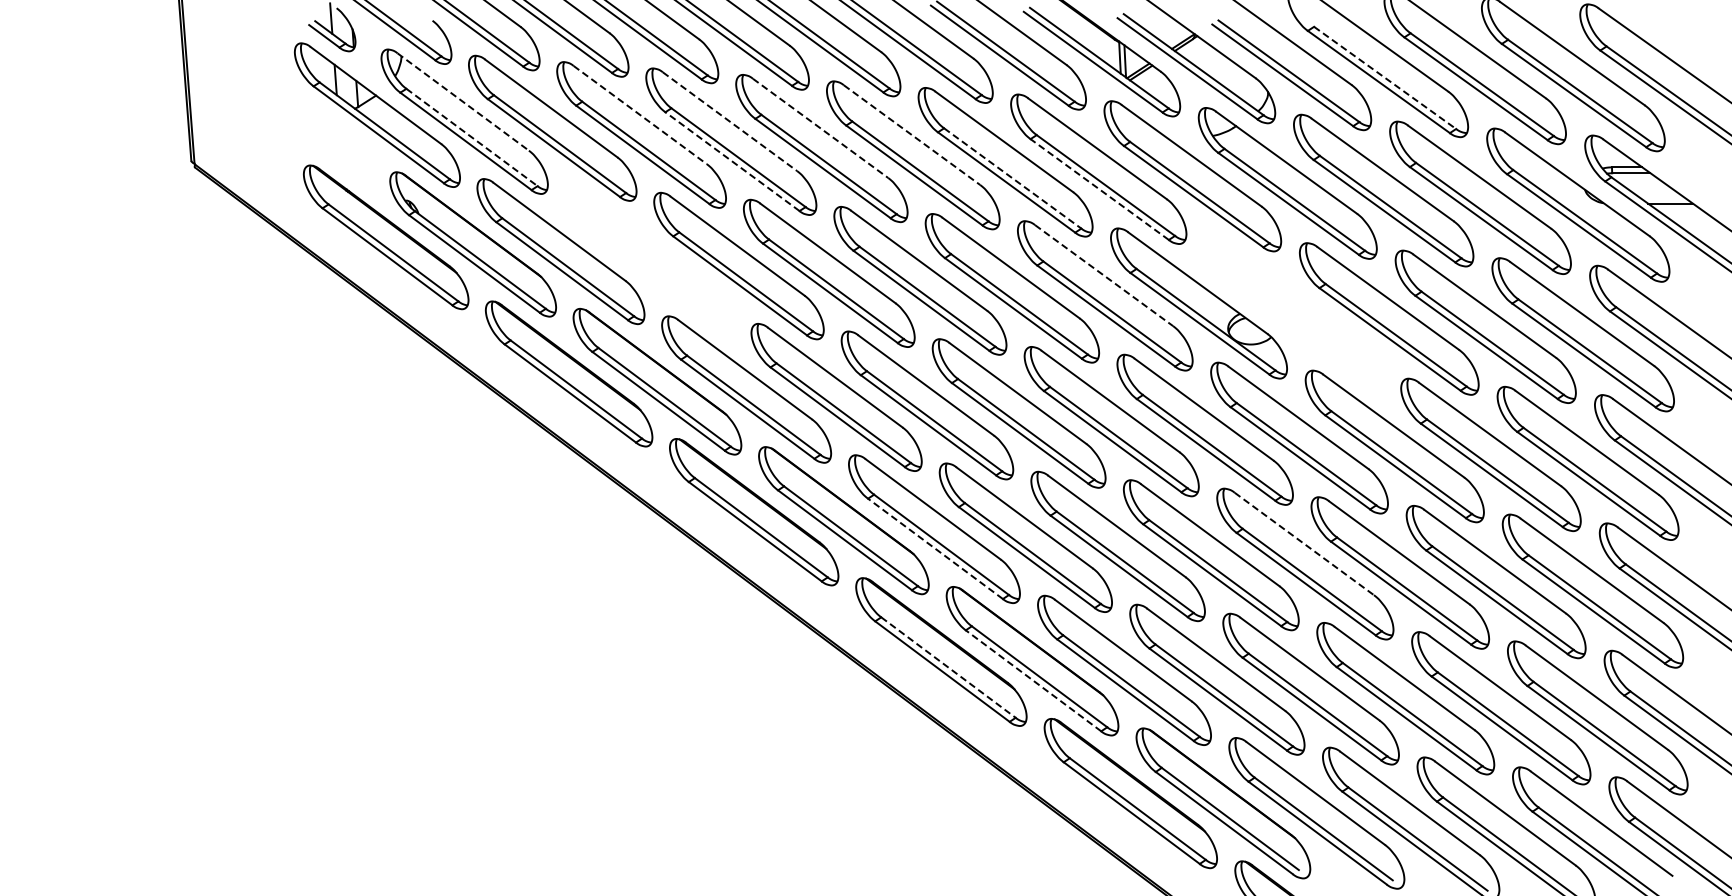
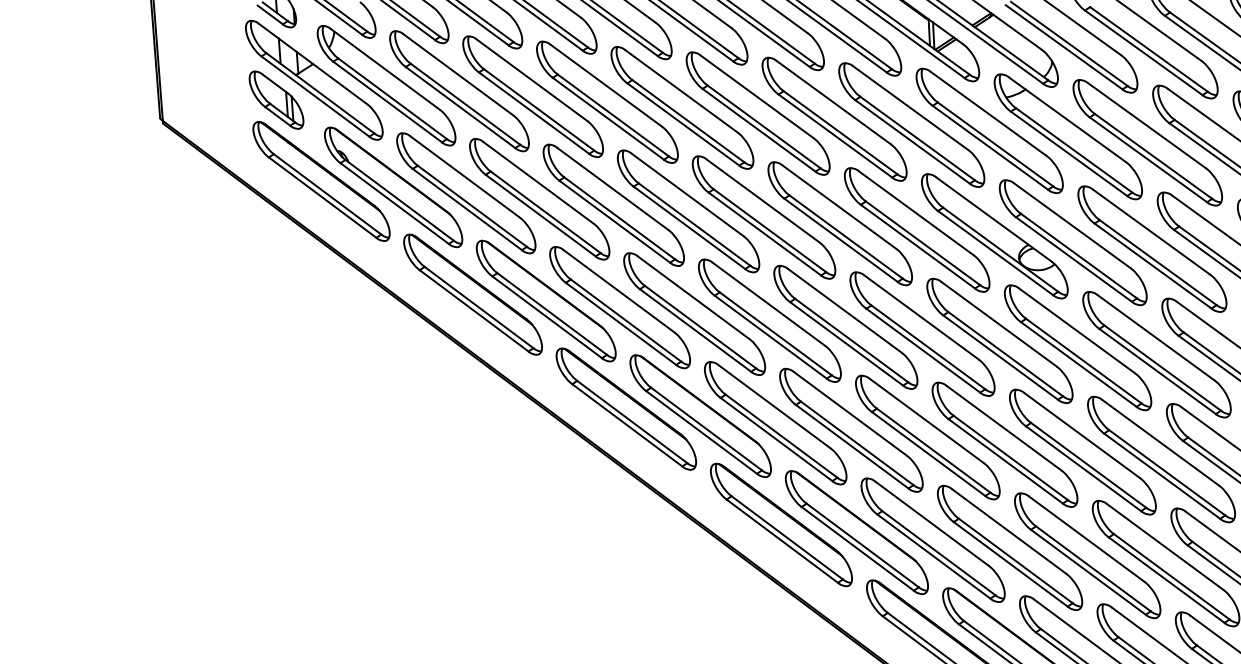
line: (1385, 78) -> (1149, 49), dashed -> solid
line: (463, 102) -> (385, 69), dashed -> solid
line: (640, 115) -> (532, 80), dashed -> solid
line: (730, 122) -> (606, 86), dashed -> solid
line: (820, 128) -> (681, 91), dashed -> solid
line: (912, 135) -> (757, 97), dashed -> solid
line: (472, 137) -> (393, 98), dashed -> solid
part: (331, 138) -> (276, 99), added
line: (732, 161) -> (608, 118), dashed -> solid
line: (1012, 178) -> (840, 132), dashed -> solid
line: (1099, 189) -> (912, 141), dashed -> solid
part: (649, 258) -> (539, 199), added
line: (1104, 275) -> (916, 213), dashed -> solid
part: (1293, 310) -> (1073, 242), added
line: (1304, 544) -> (1082, 435), dashed -> solid
line: (935, 548) -> (776, 439), dashed -> solid
line: (948, 667) -> (787, 537), dashed -> solid
line: (1033, 680) -> (857, 548), dashed -> solid

